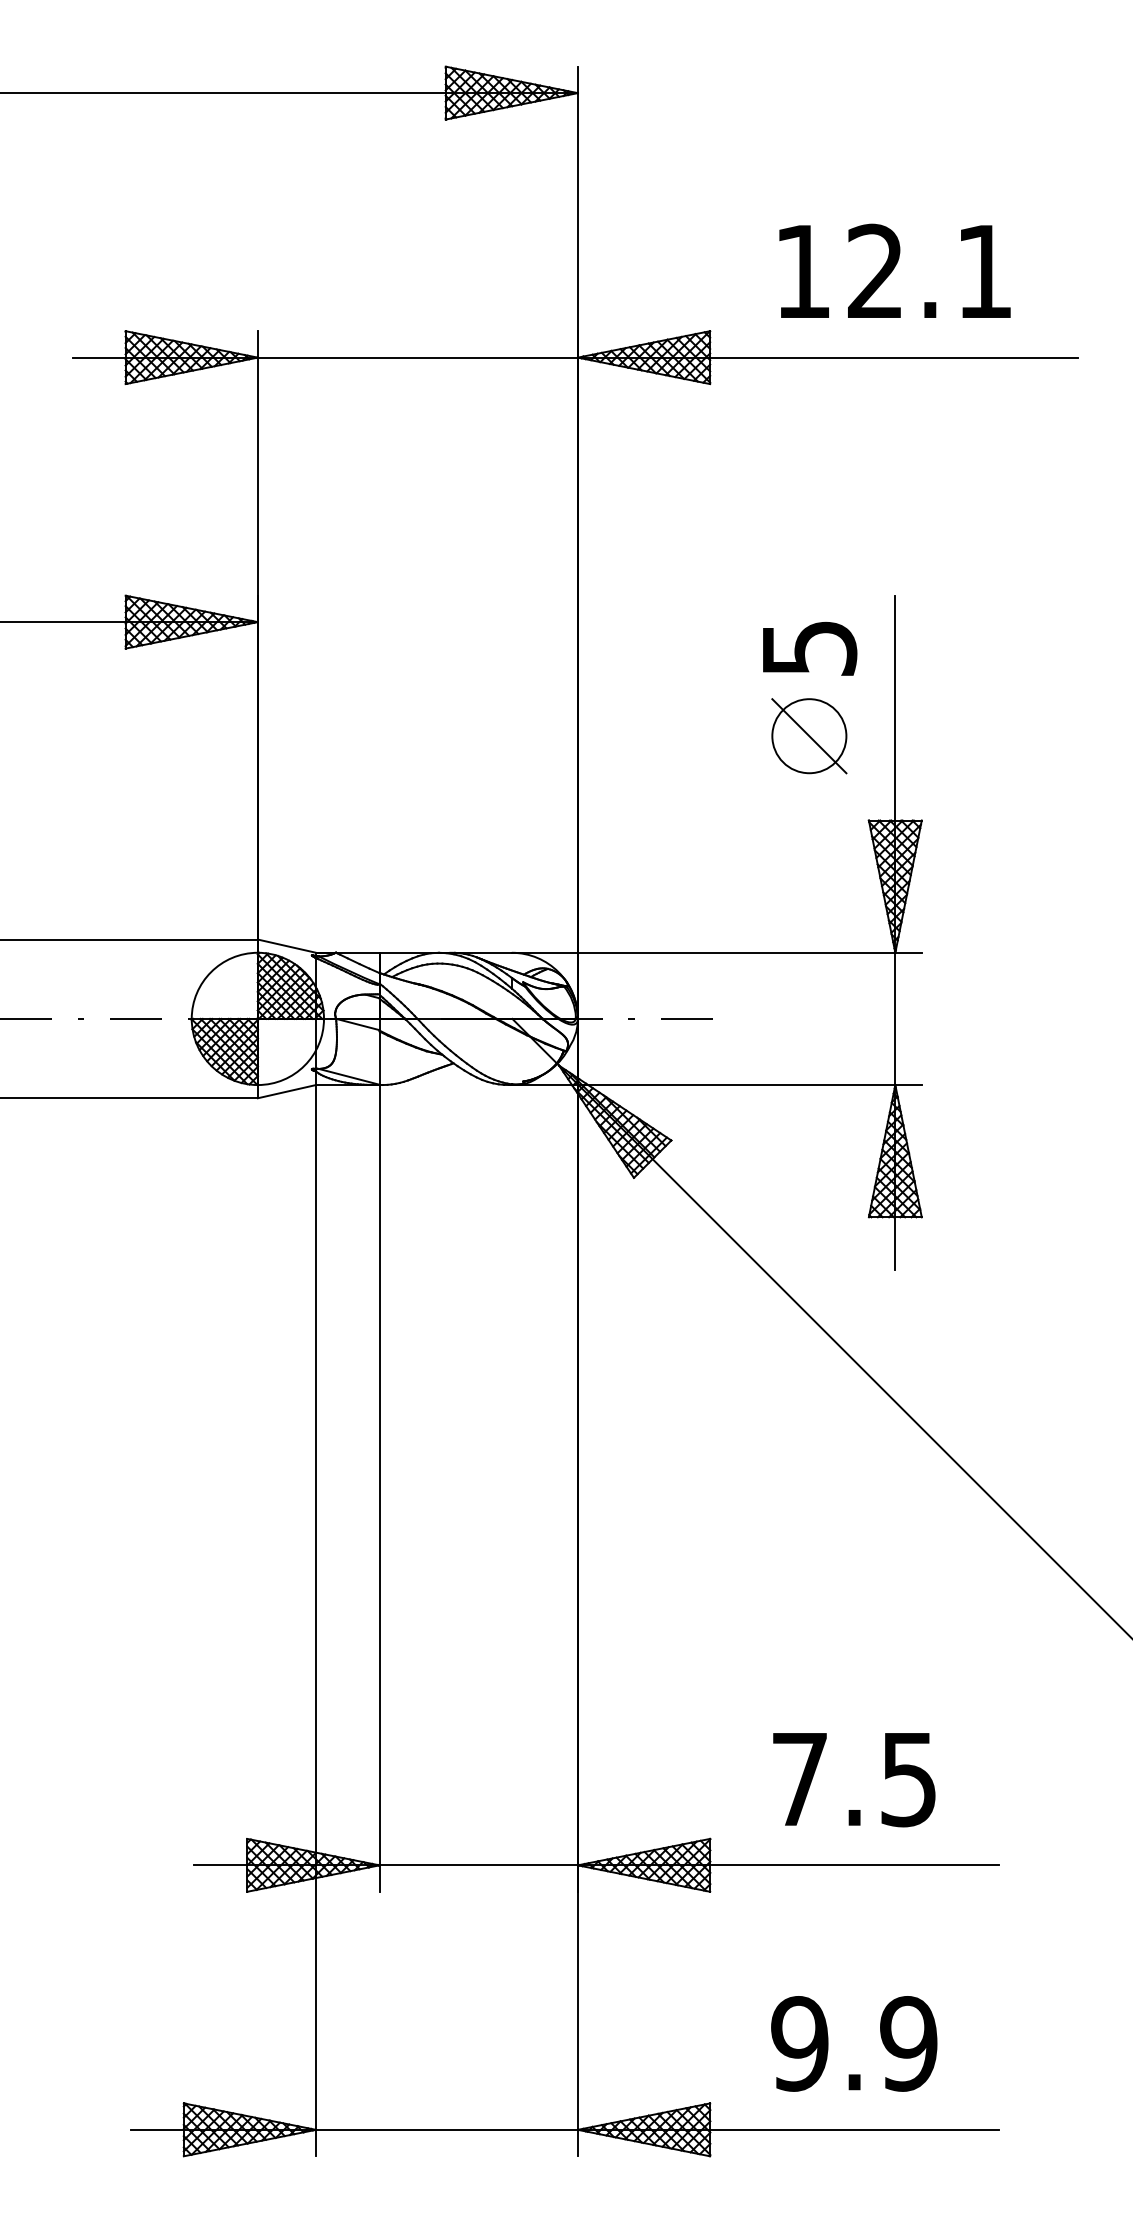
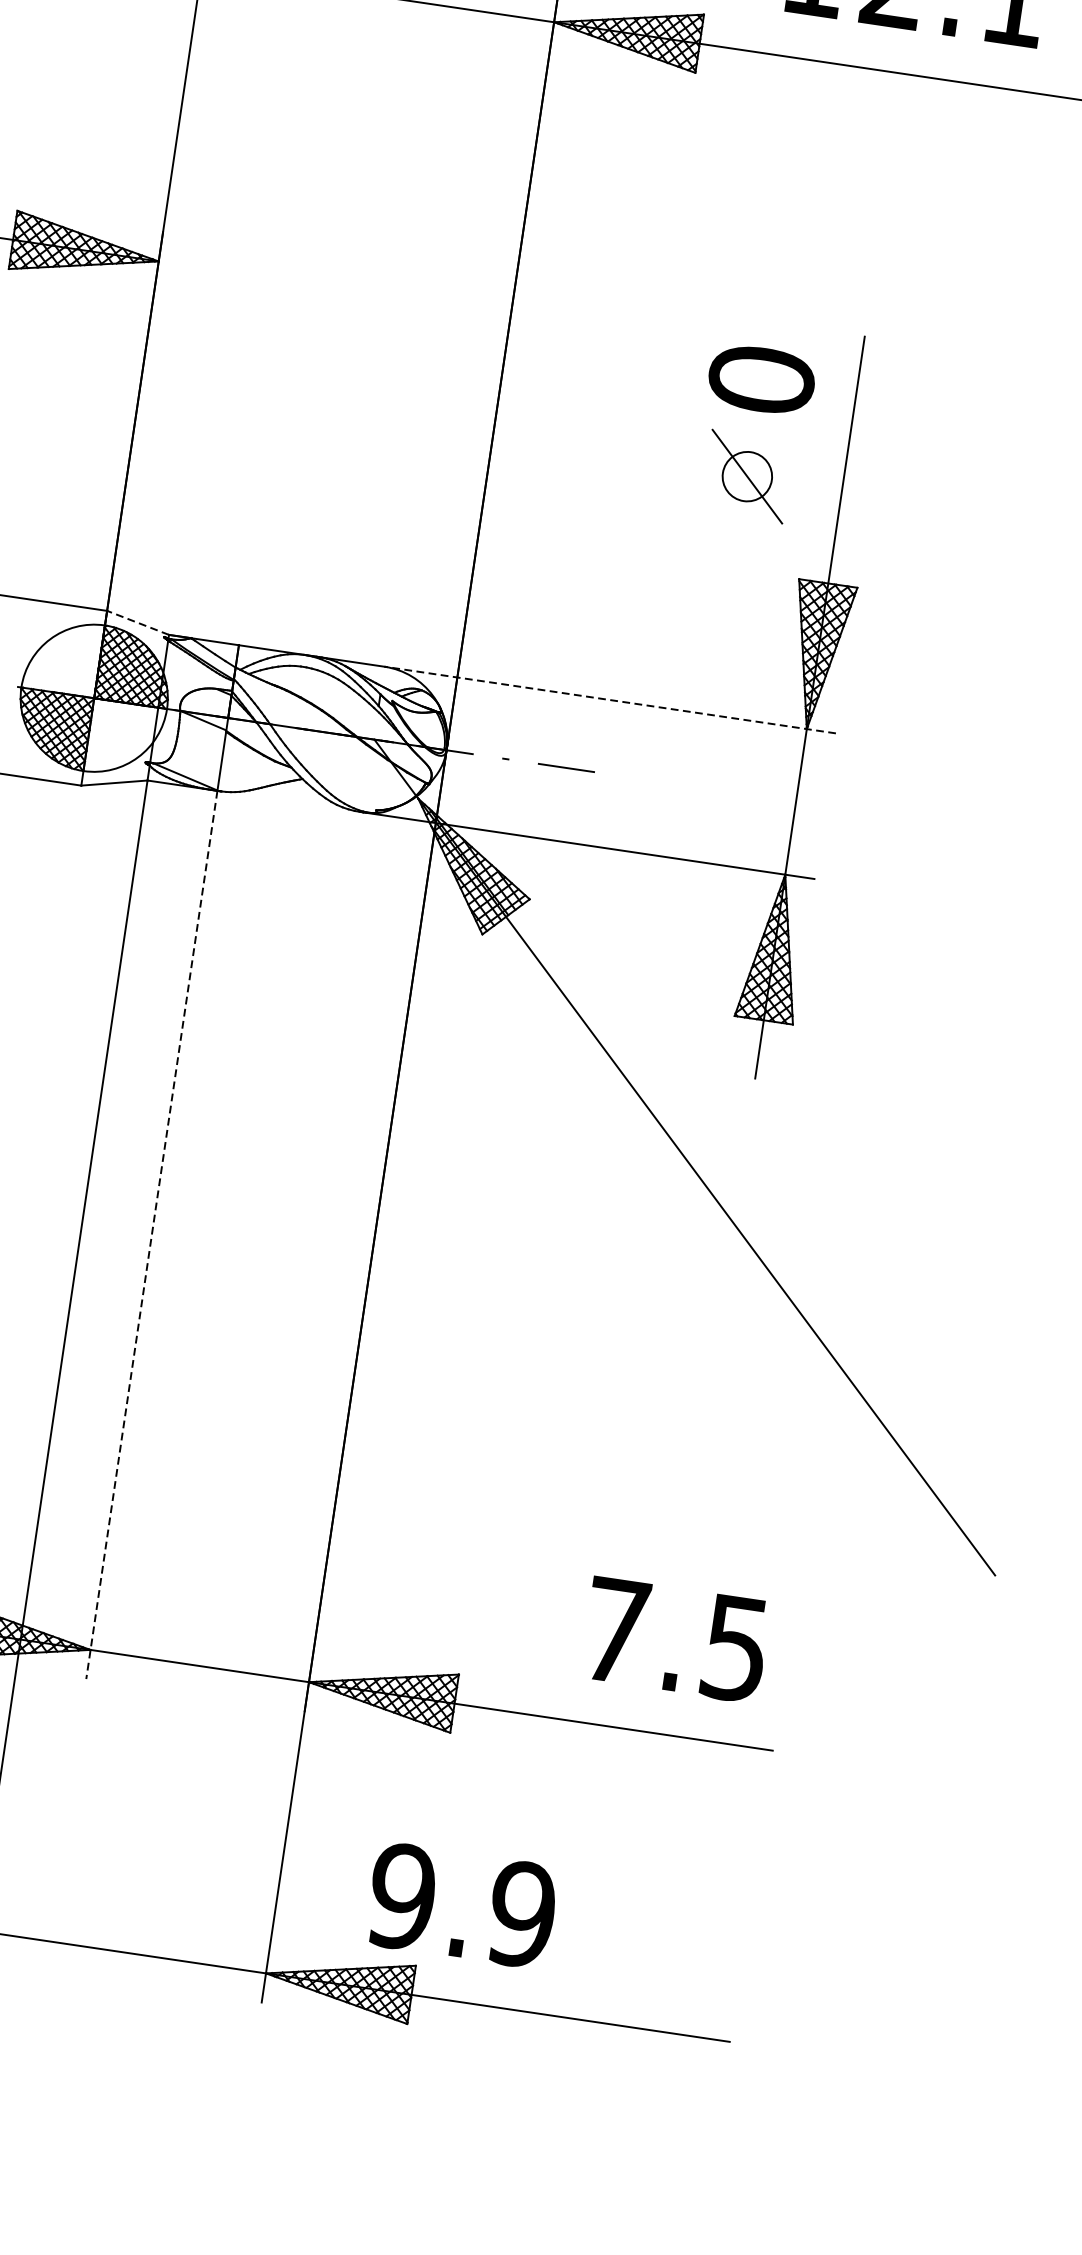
text: (809, 647) -> (761, 379), 5 -> 0
circle: (809, 736) -> (747, 477), size x0.6
line: (286, 946) -> (137, 623), solid -> dashed
line: (716, 952) -> (609, 699), solid -> dashed
line: (379, 1488) -> (151, 1235), solid -> dashed
text: (854, 1780) -> (675, 1640), moved
text: (854, 2043) -> (462, 1905), moved

